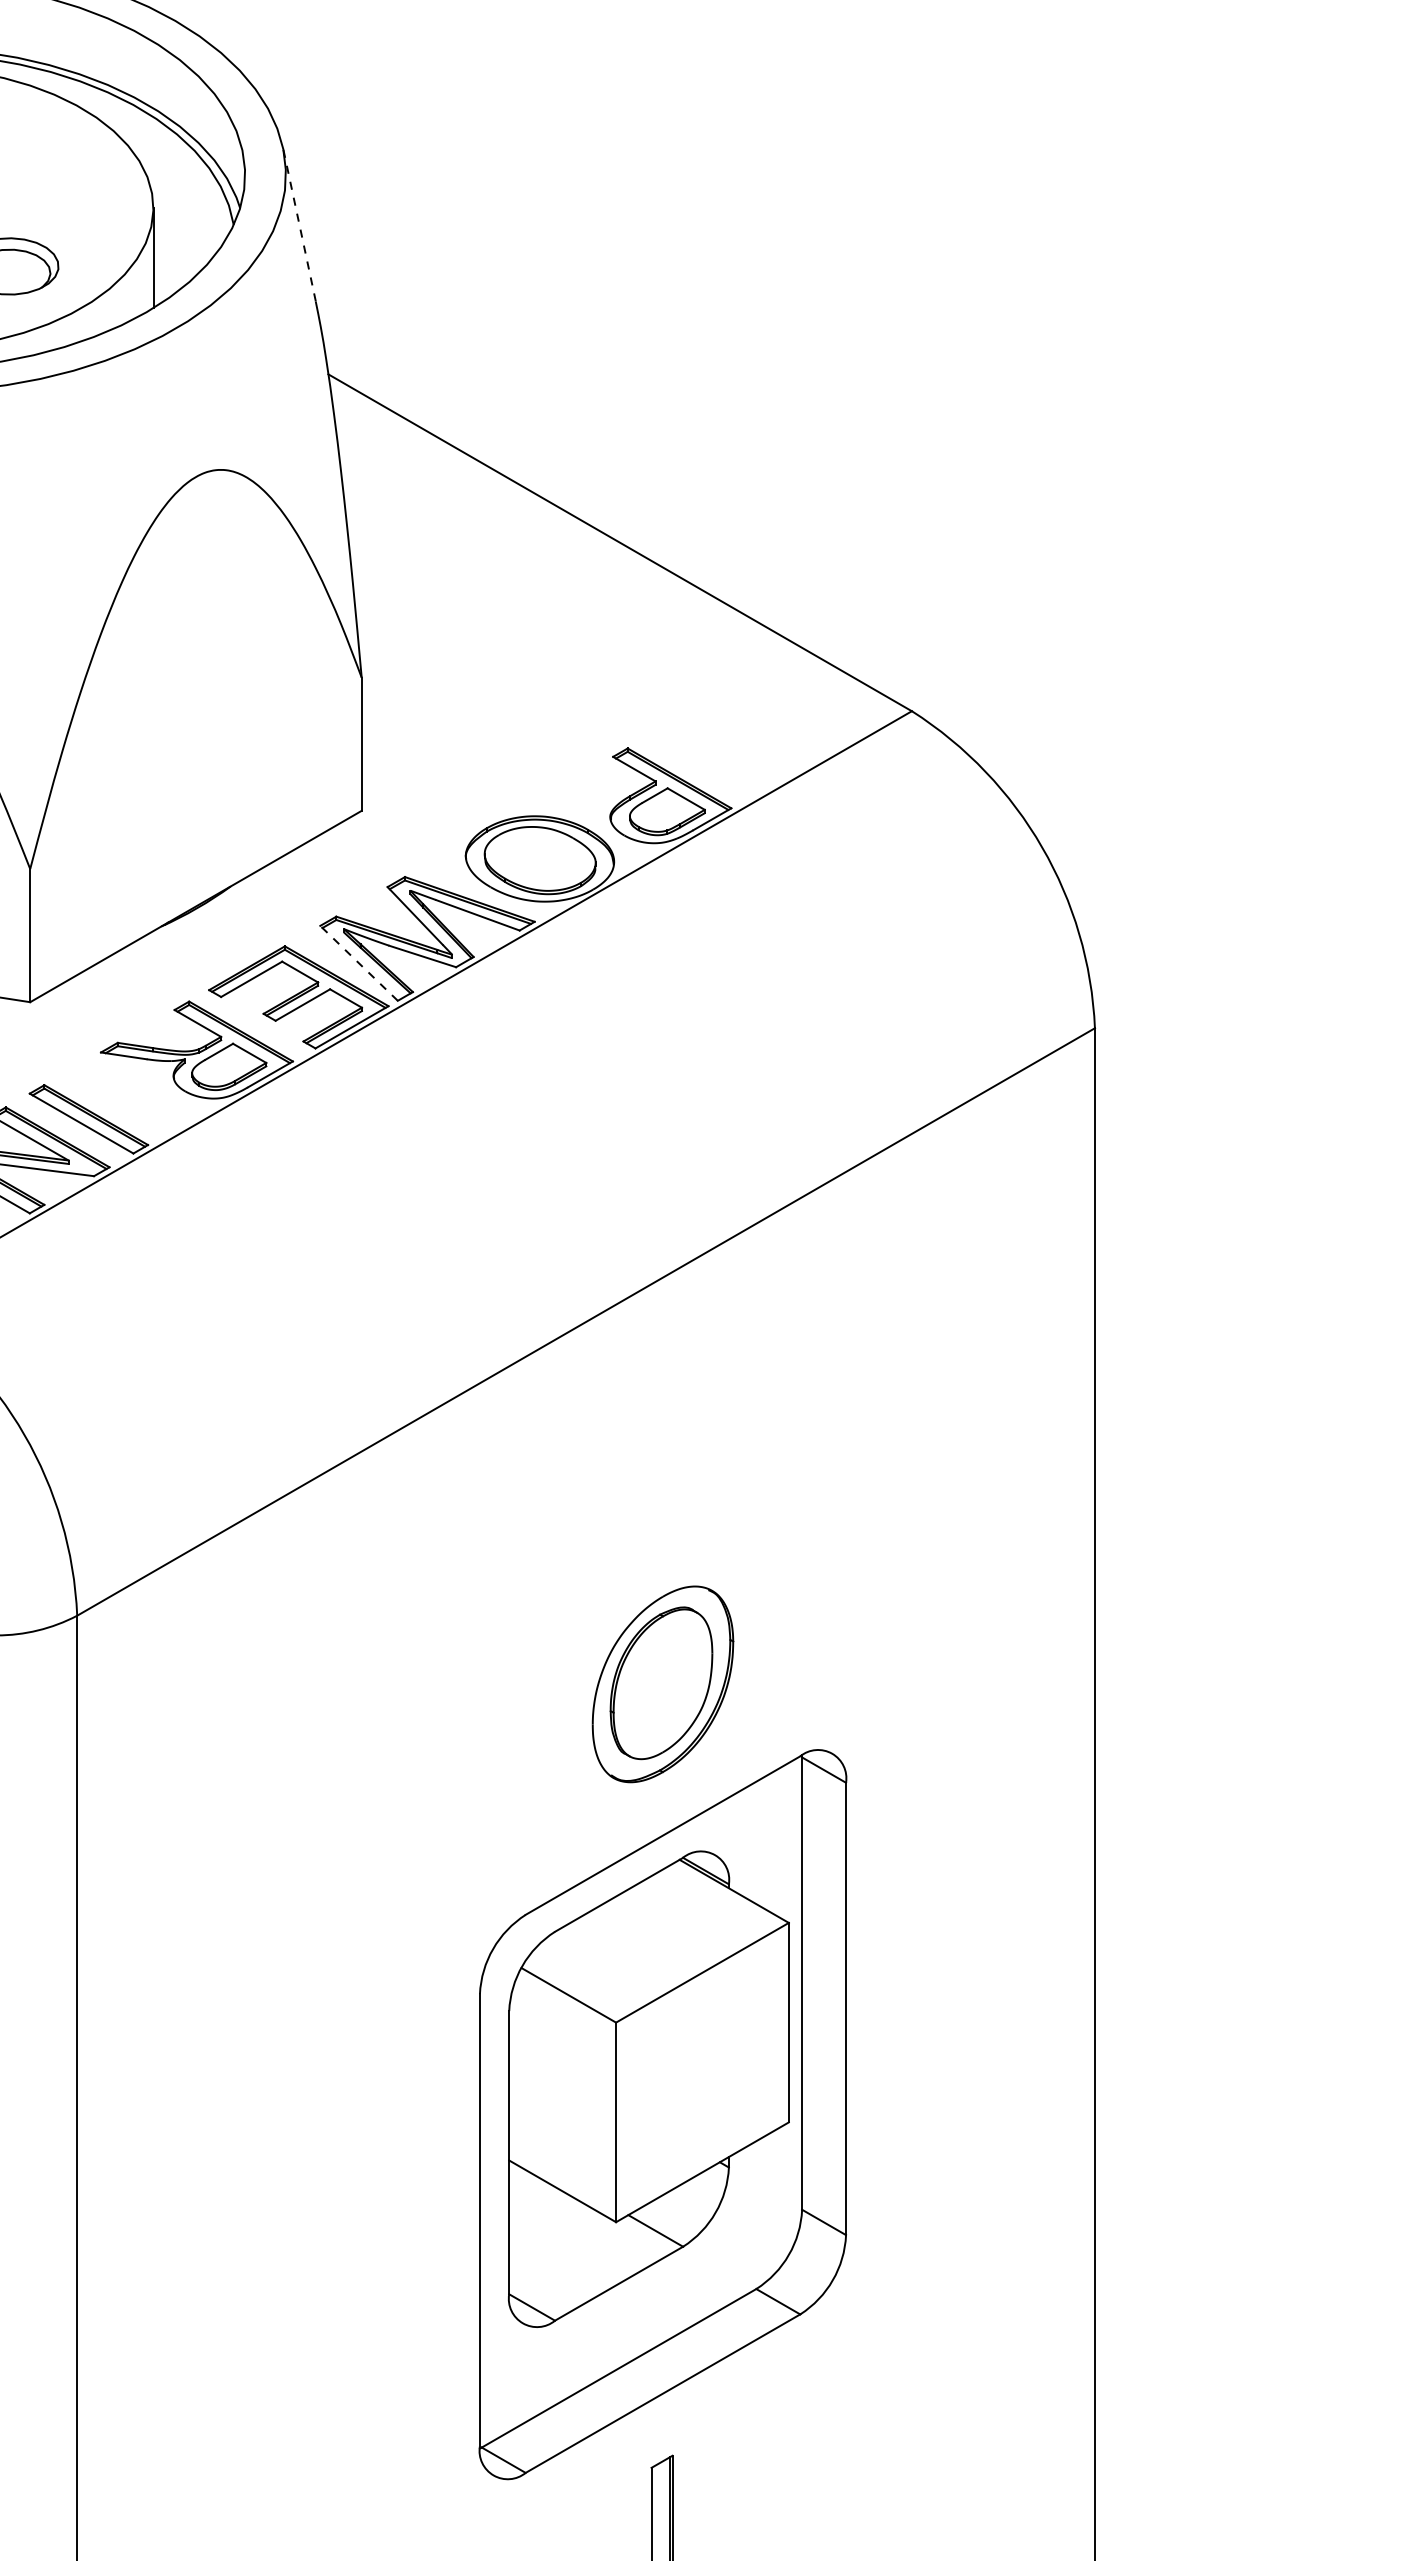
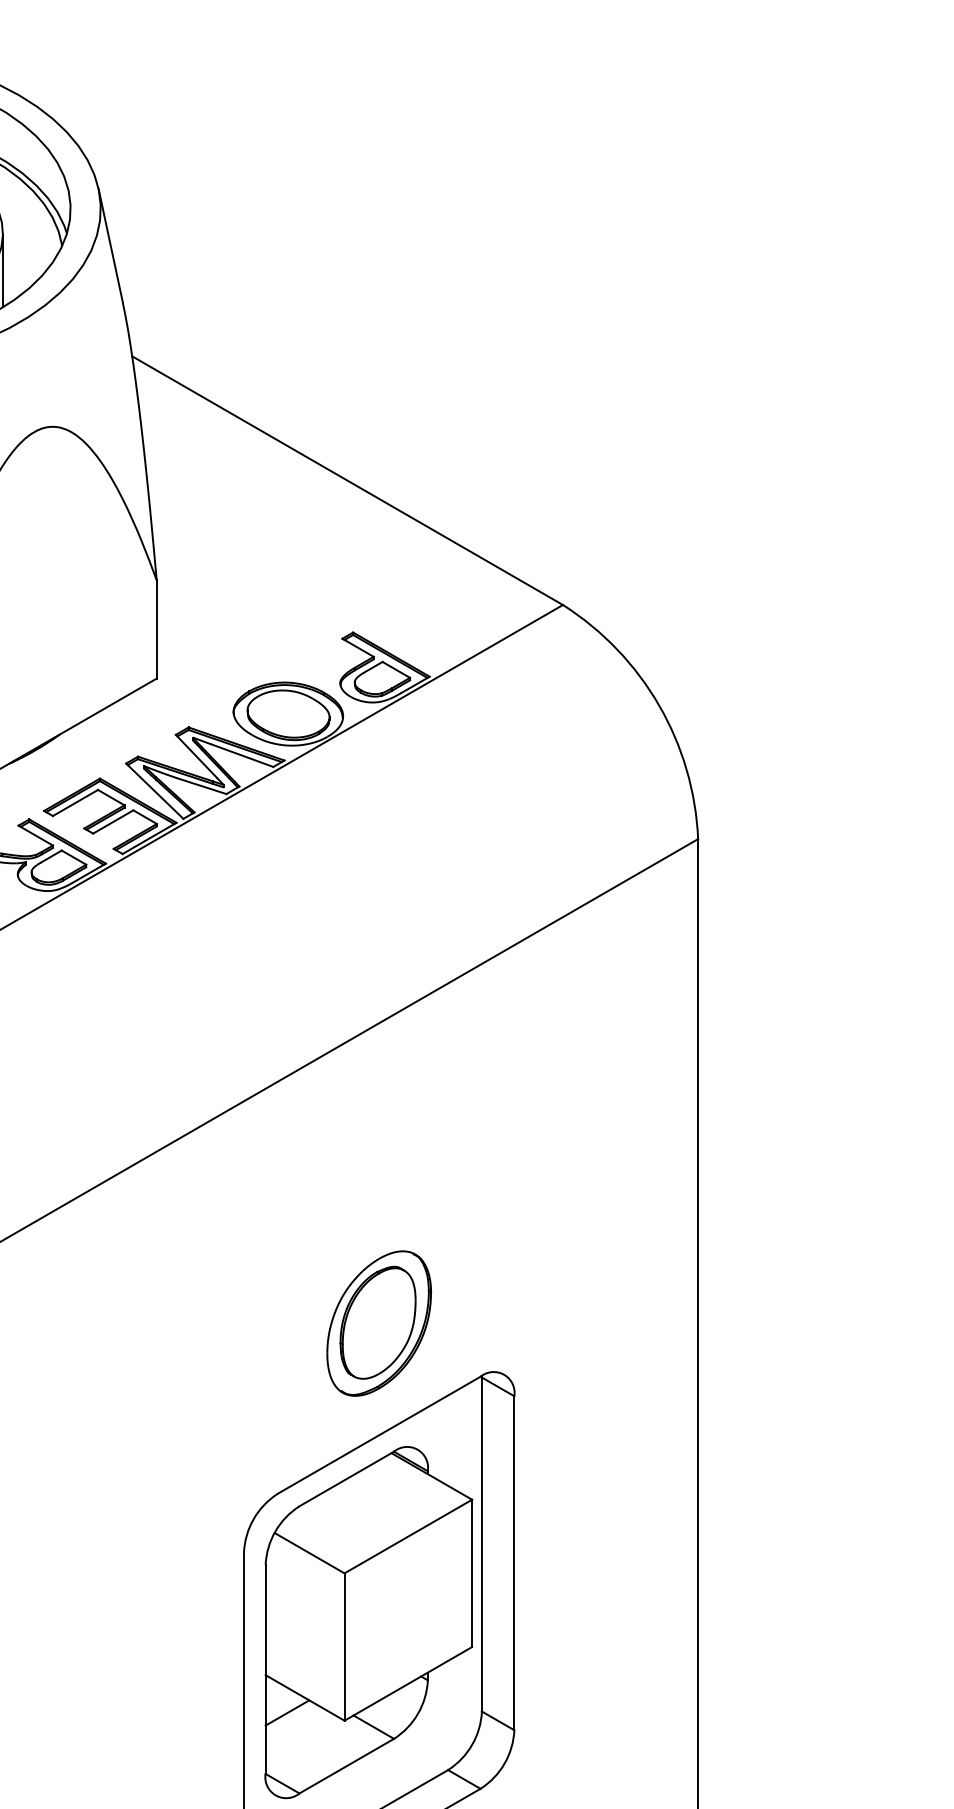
line: (299, 224) -> (110, 245), dashed -> solid
line: (359, 963) -> (155, 791), dashed -> solid
line: (538, 2211) -> (287, 1712), added

